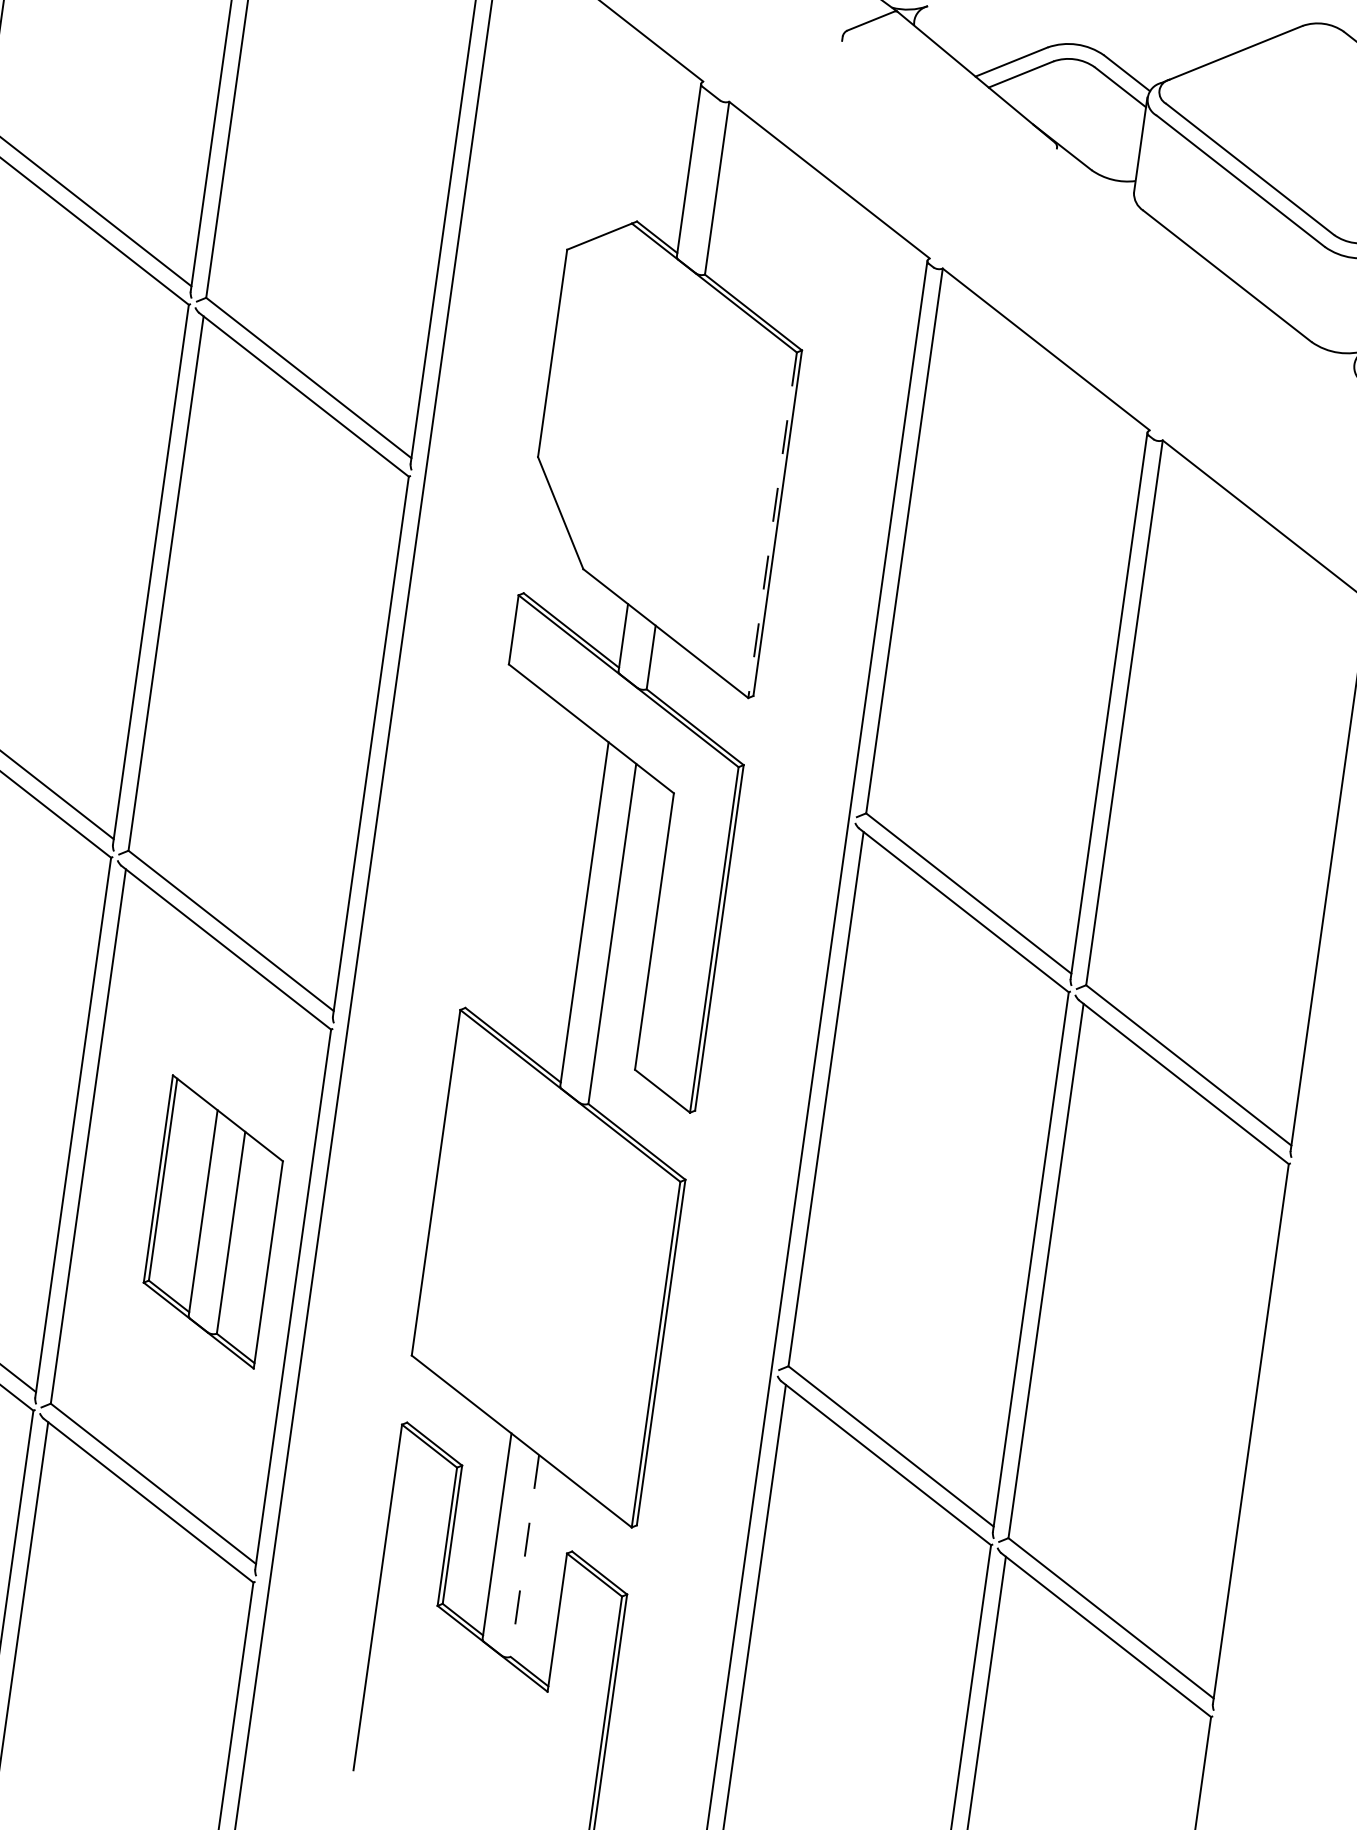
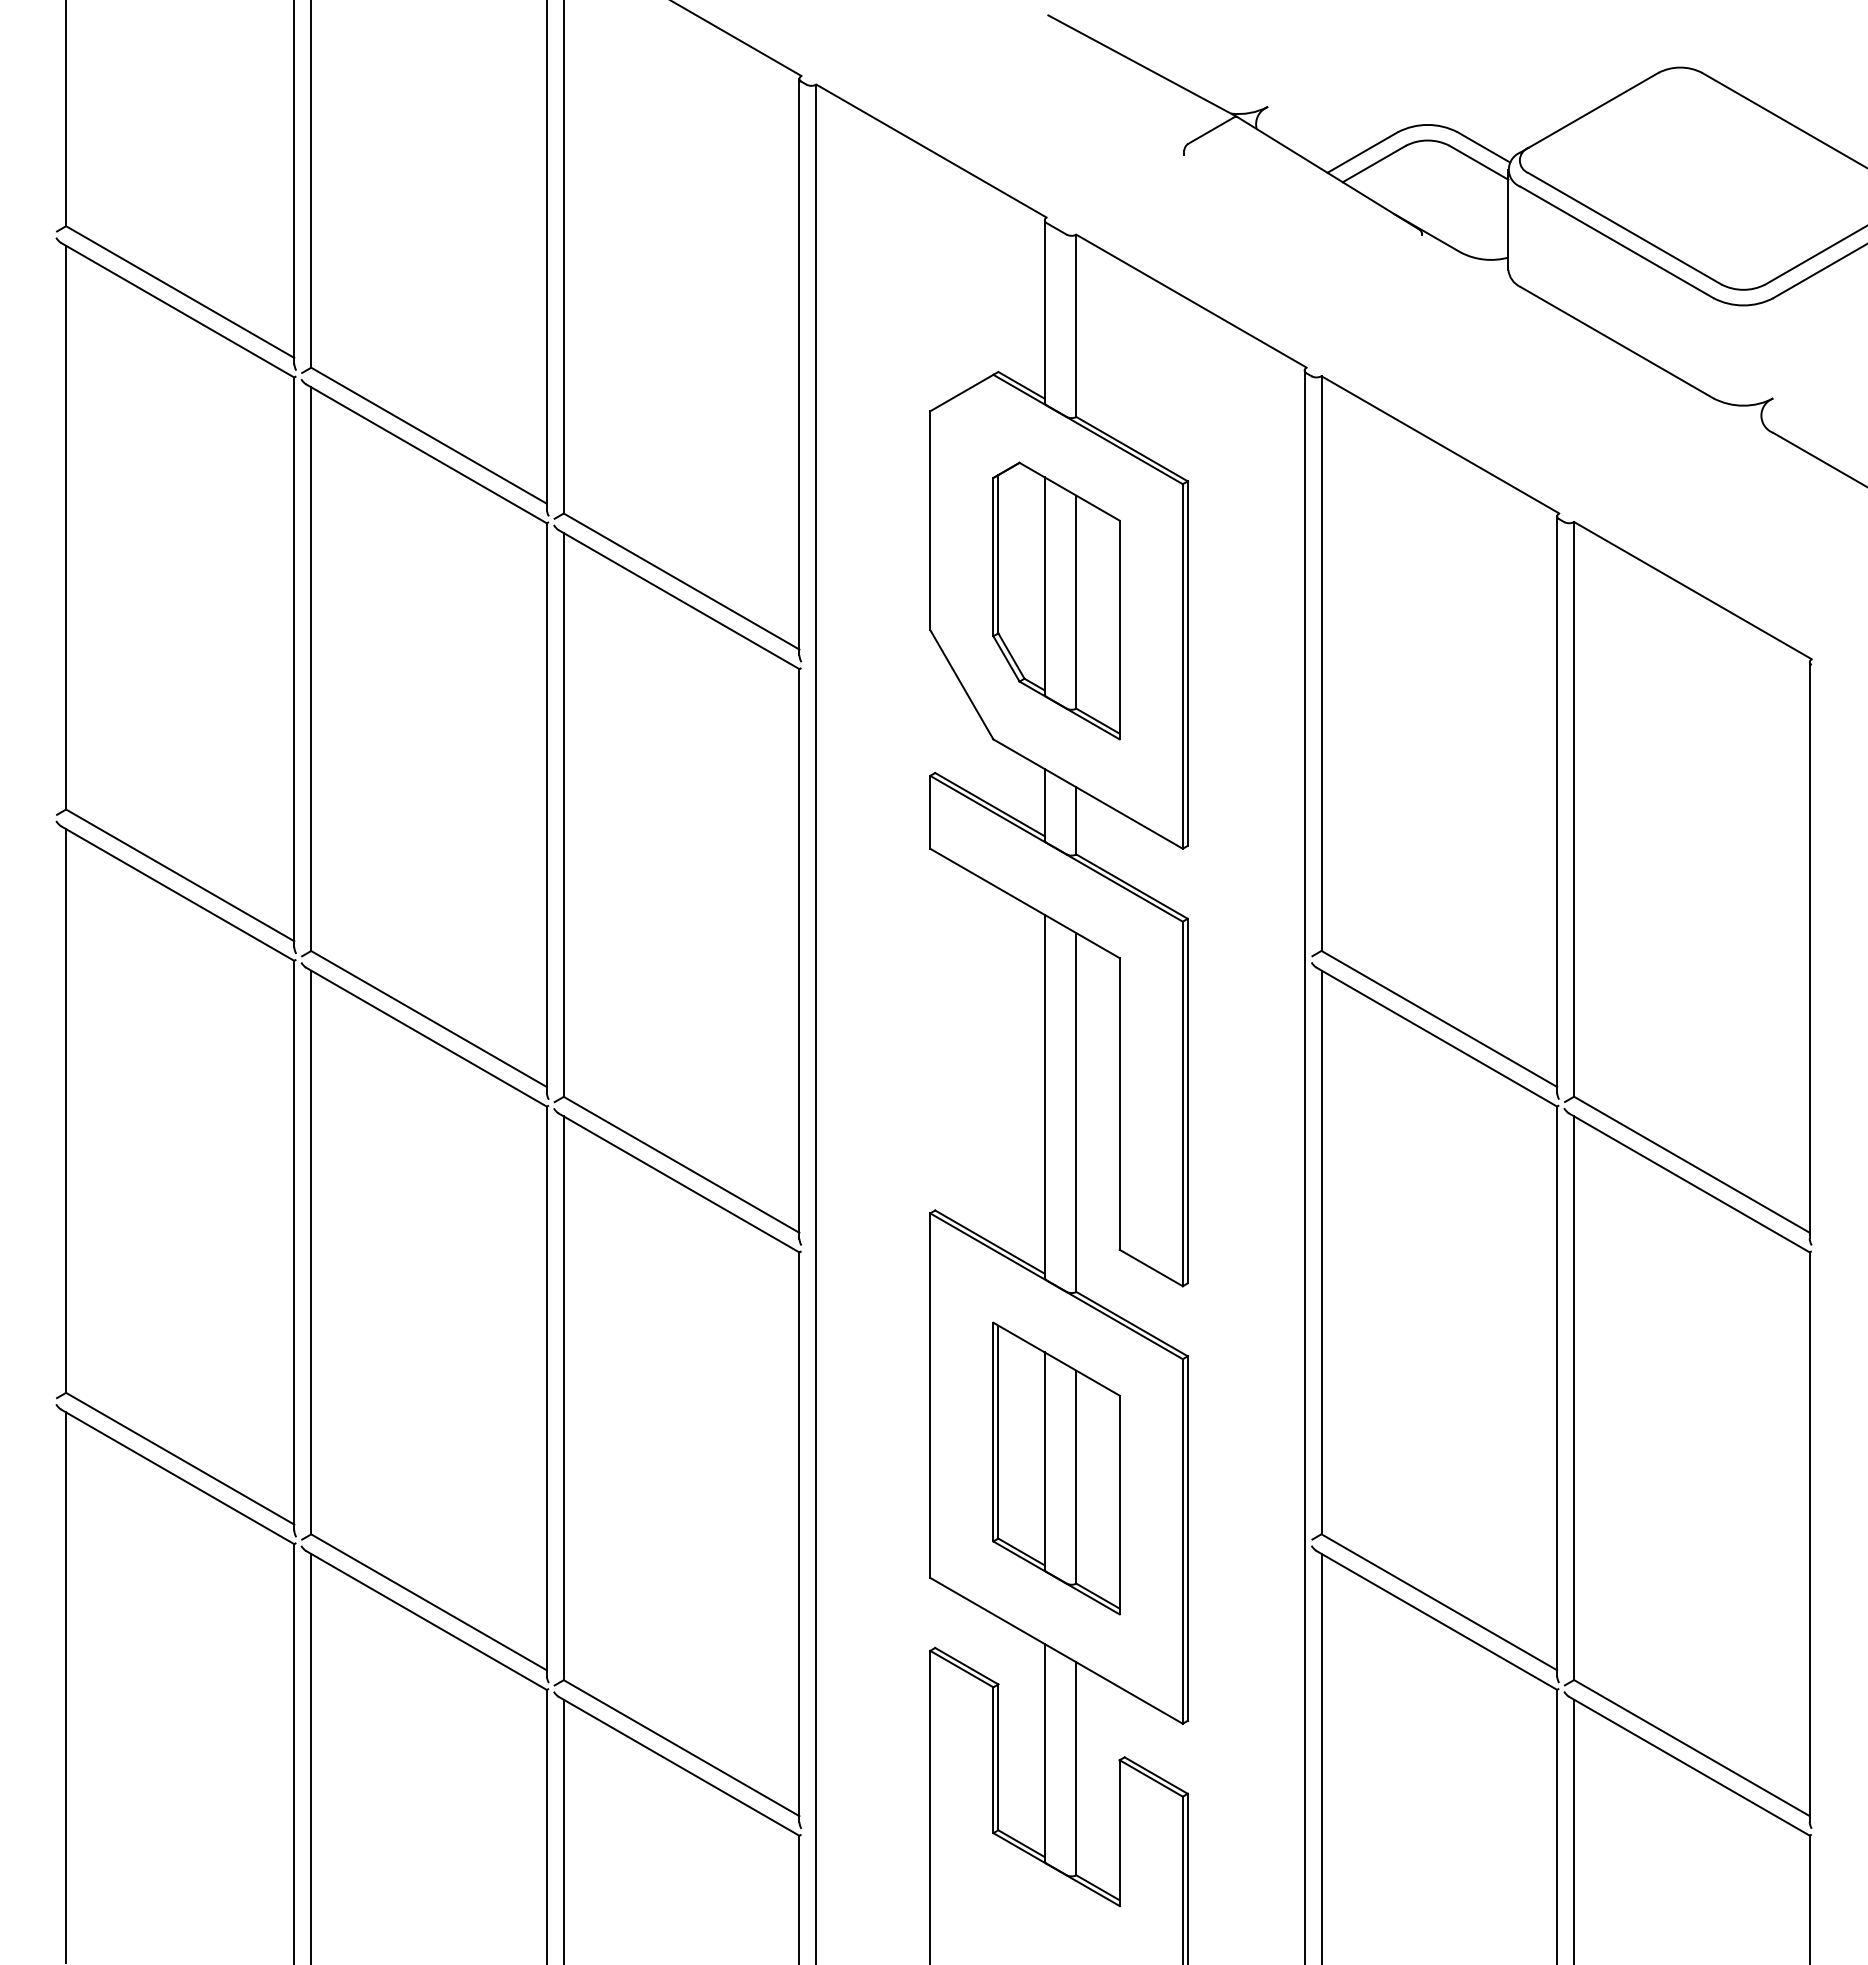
part: (661, 445) -> (1056, 600), added
line: (772, 525) -> (1182, 666), dashed -> solid
part: (213, 1221) -> (1056, 1468), moved
line: (524, 1556) -> (1076, 1769), dashed -> solid

